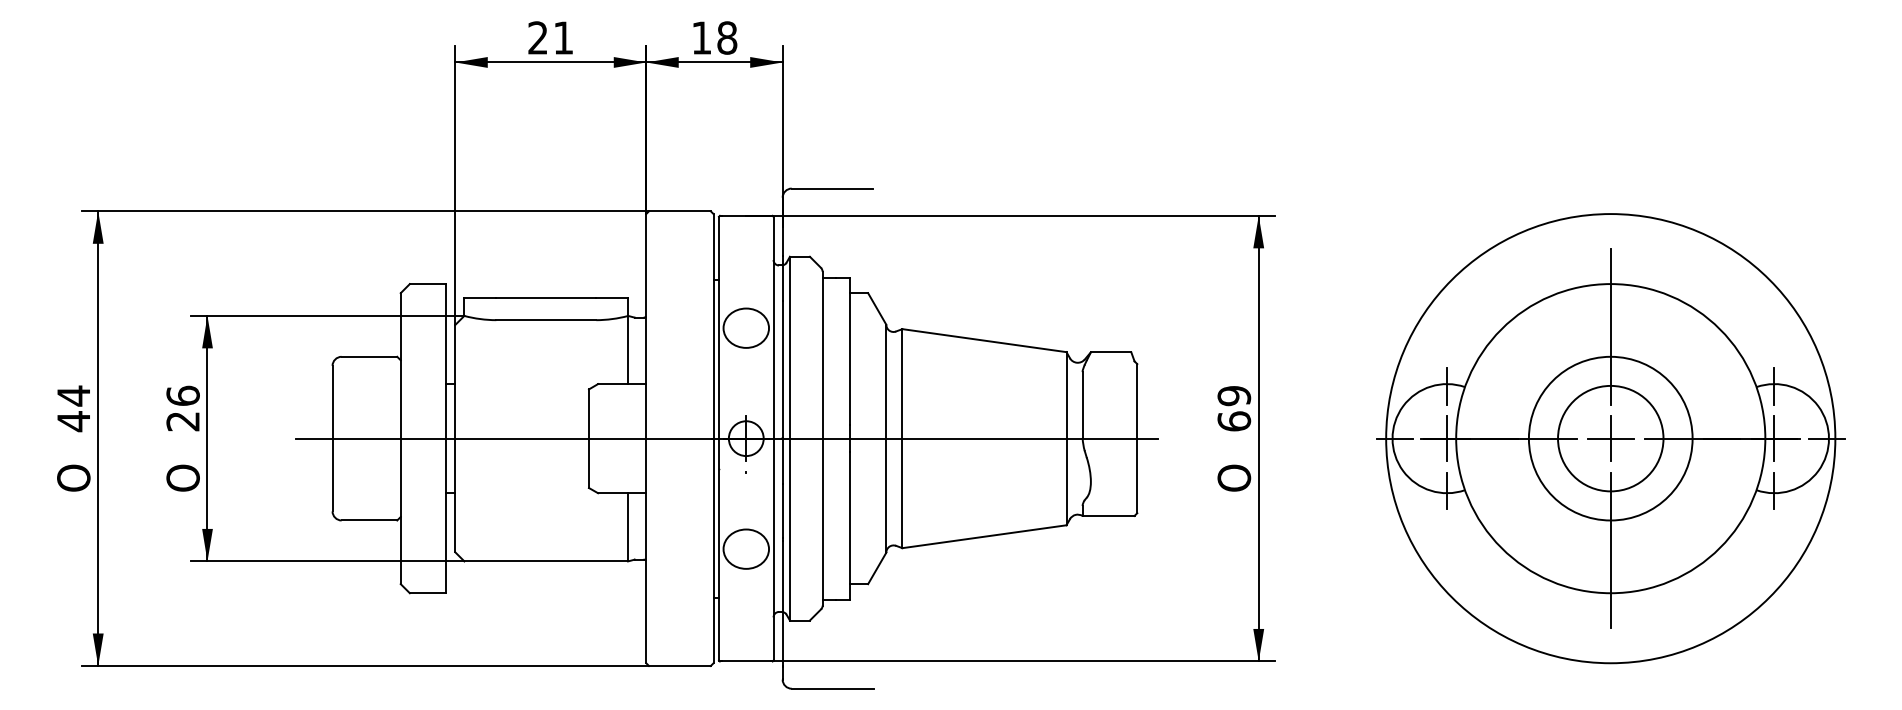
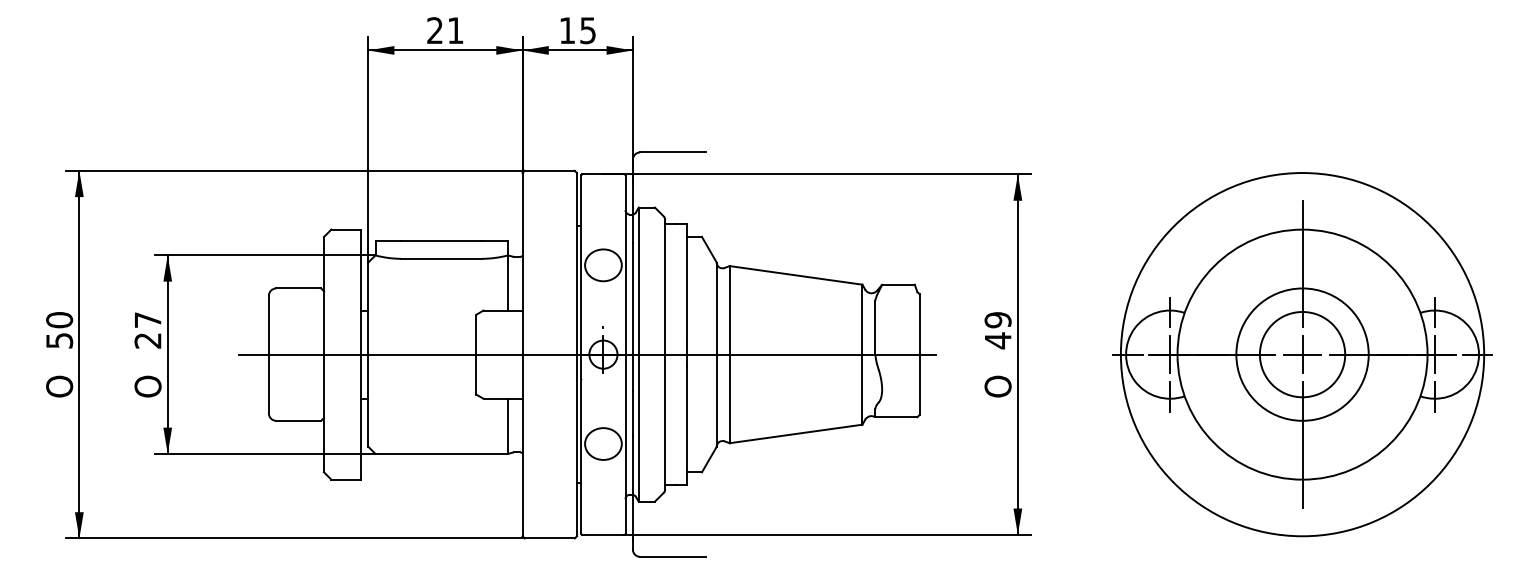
text: (727, 37) -> (588, 30), 18 -> 15
text: (182, 395) -> (147, 319), 26 -> 27
text: (73, 408) -> (59, 330), 44 -> 50
text: (1234, 421) -> (998, 340), 69 -> 49

